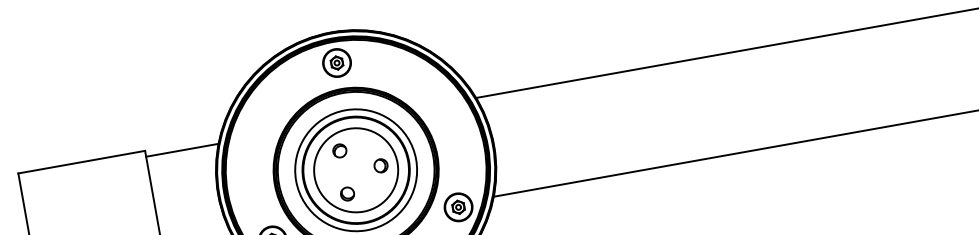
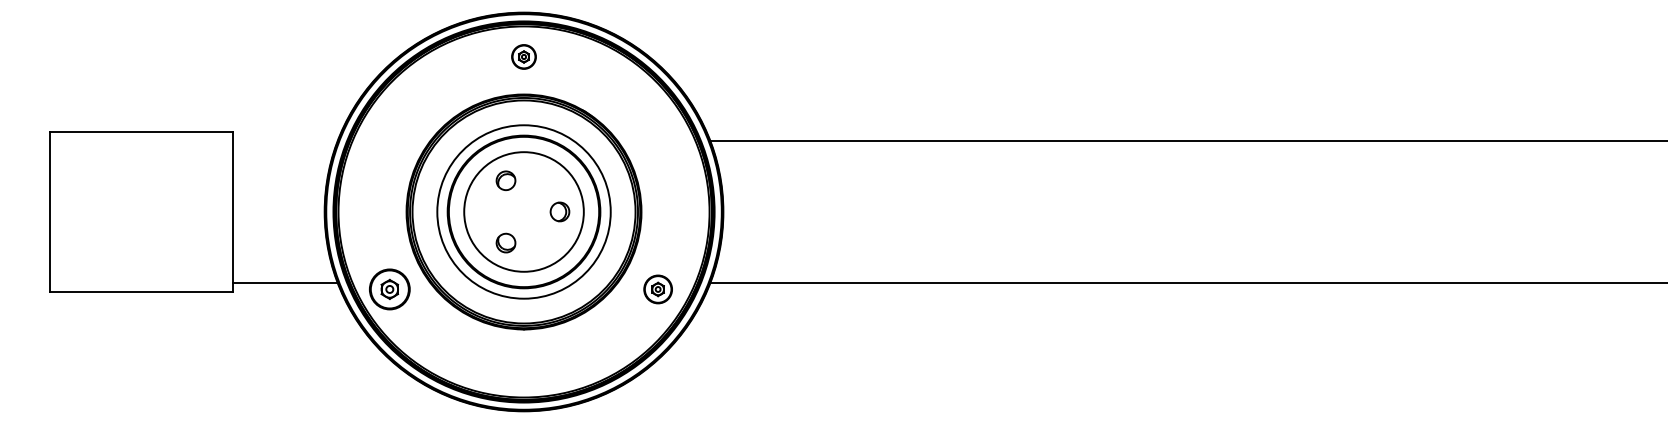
part: (336, 62) -> (523, 56), size x0.6
line: (182, 150) -> (285, 140), removed
part: (458, 207) -> (657, 289), size x0.7

